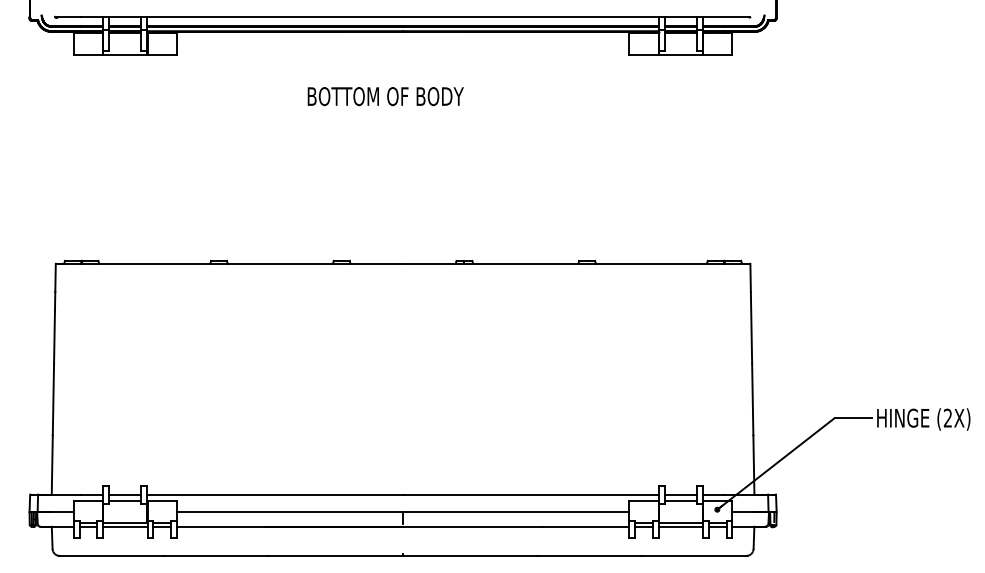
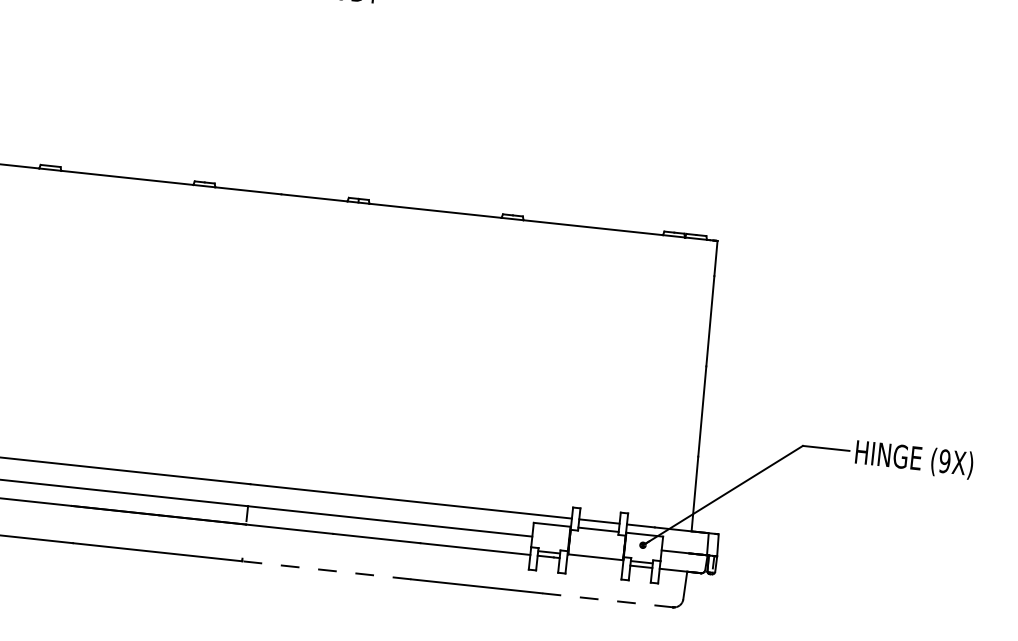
text: (947, 417) -> (944, 460), (2X) -> (9X)
line: (680, 526) -> (594, 561), removed
line: (469, 556) -> (325, 570), solid -> dashed
line: (693, 556) -> (606, 600), solid -> dashed

